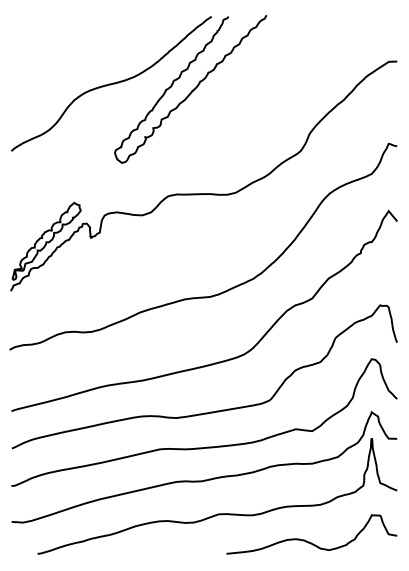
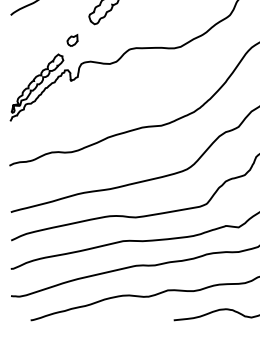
part: (92, 184) -> (72, 40), added

